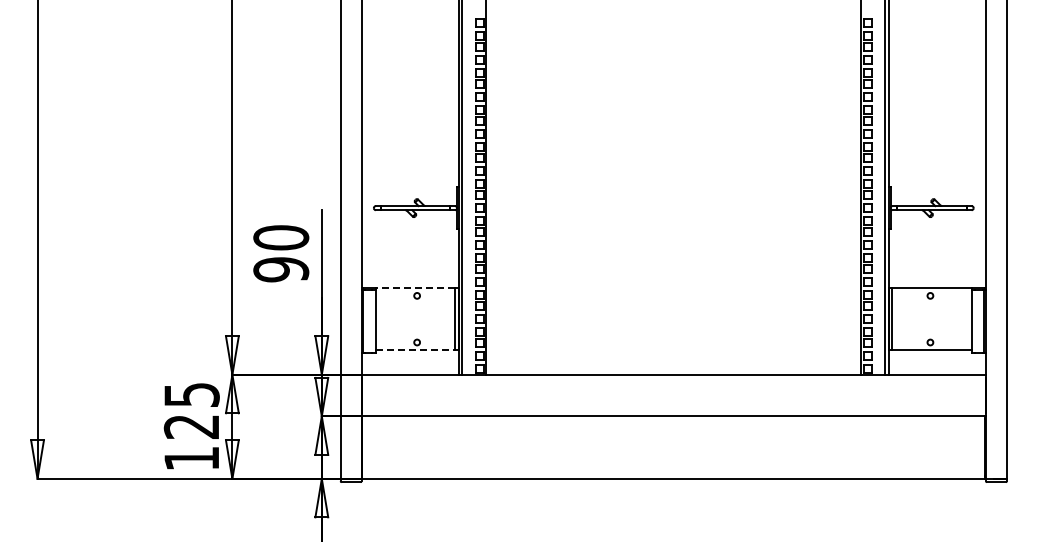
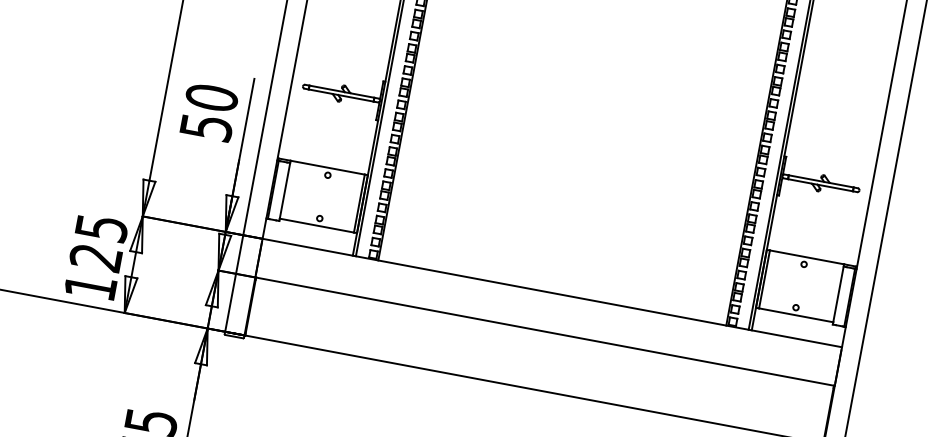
text: (281, 269) -> (206, 127), 90 -> 50
line: (415, 287) -> (327, 167), dashed -> solid
line: (415, 350) -> (316, 225), dashed -> solid

